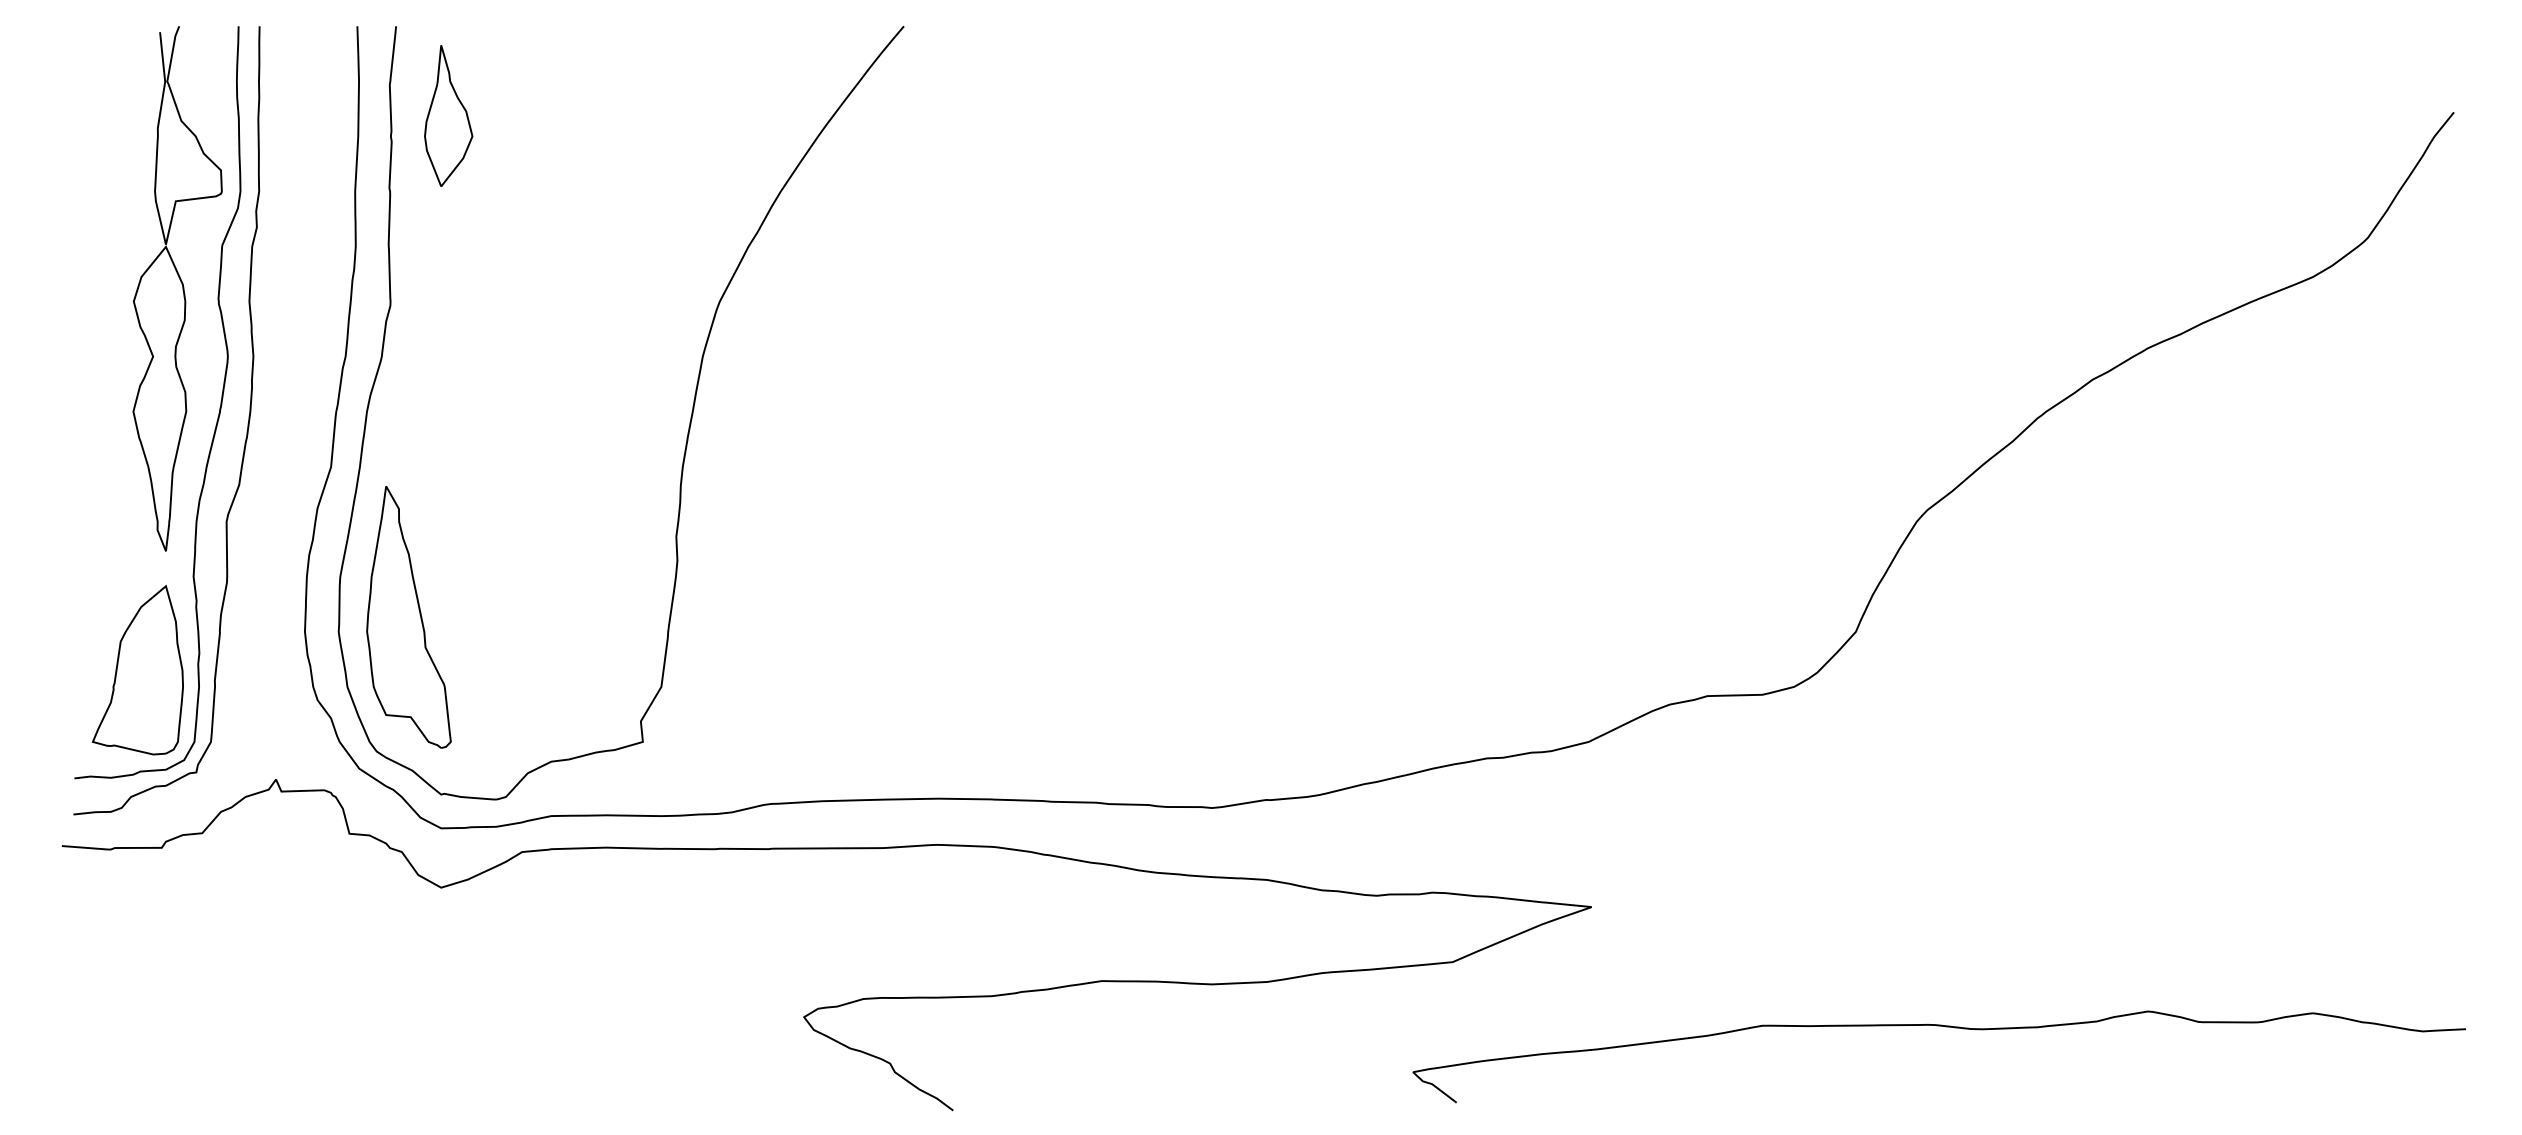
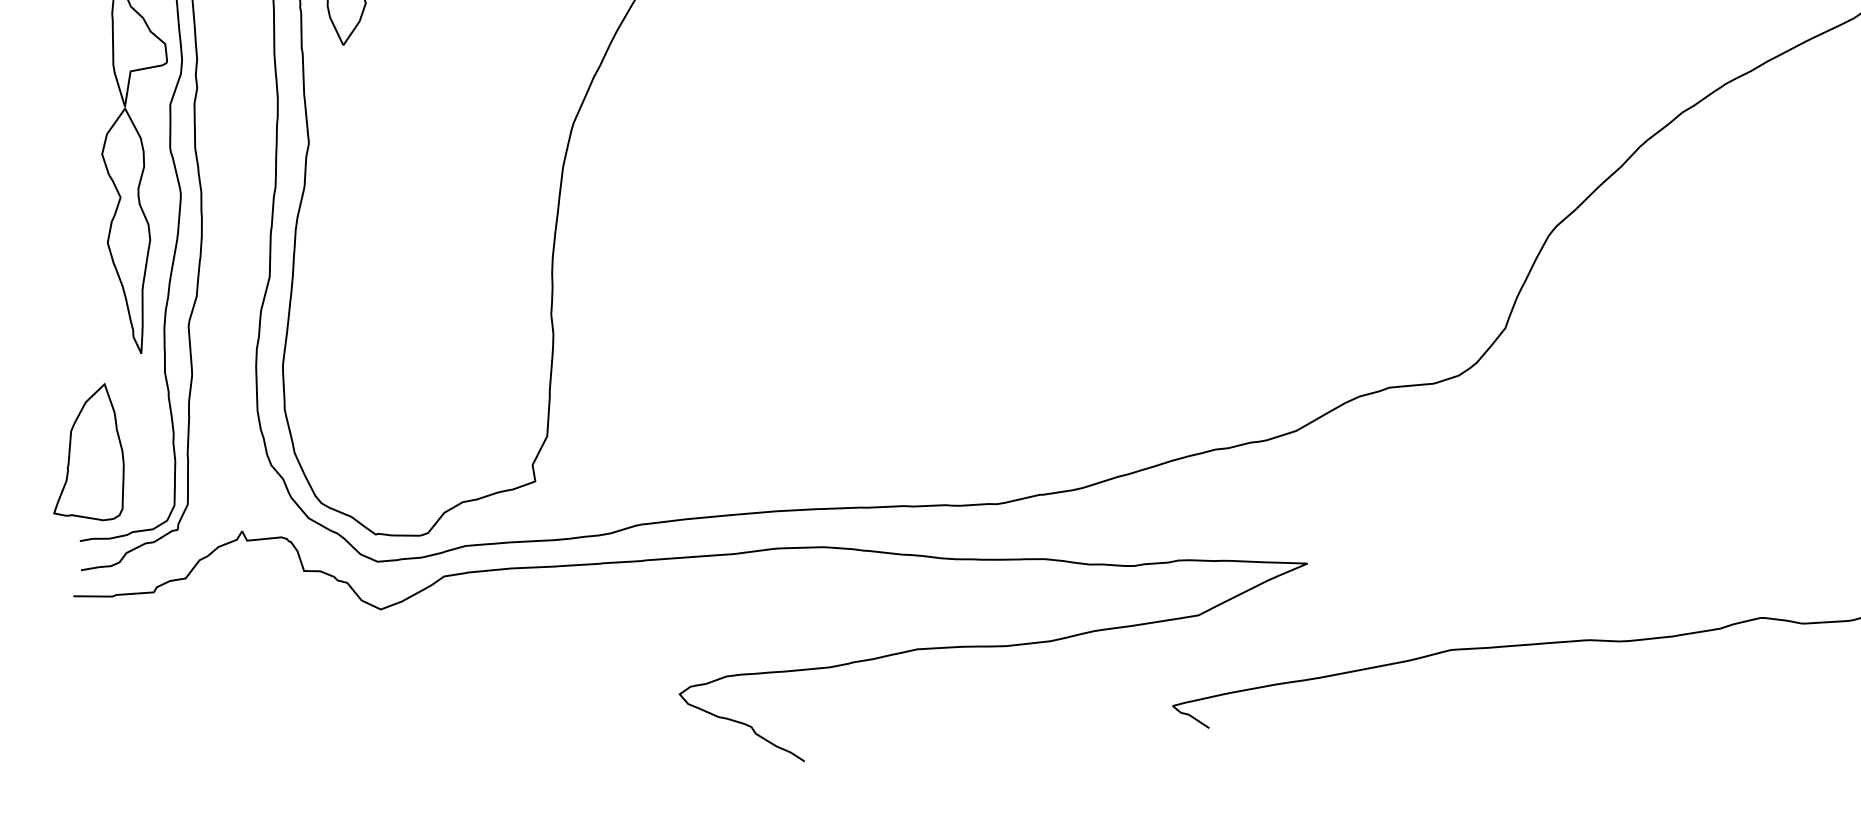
part: (408, 617) -> (340, 393), removed
part: (137, 669) -> (86, 452), moved

